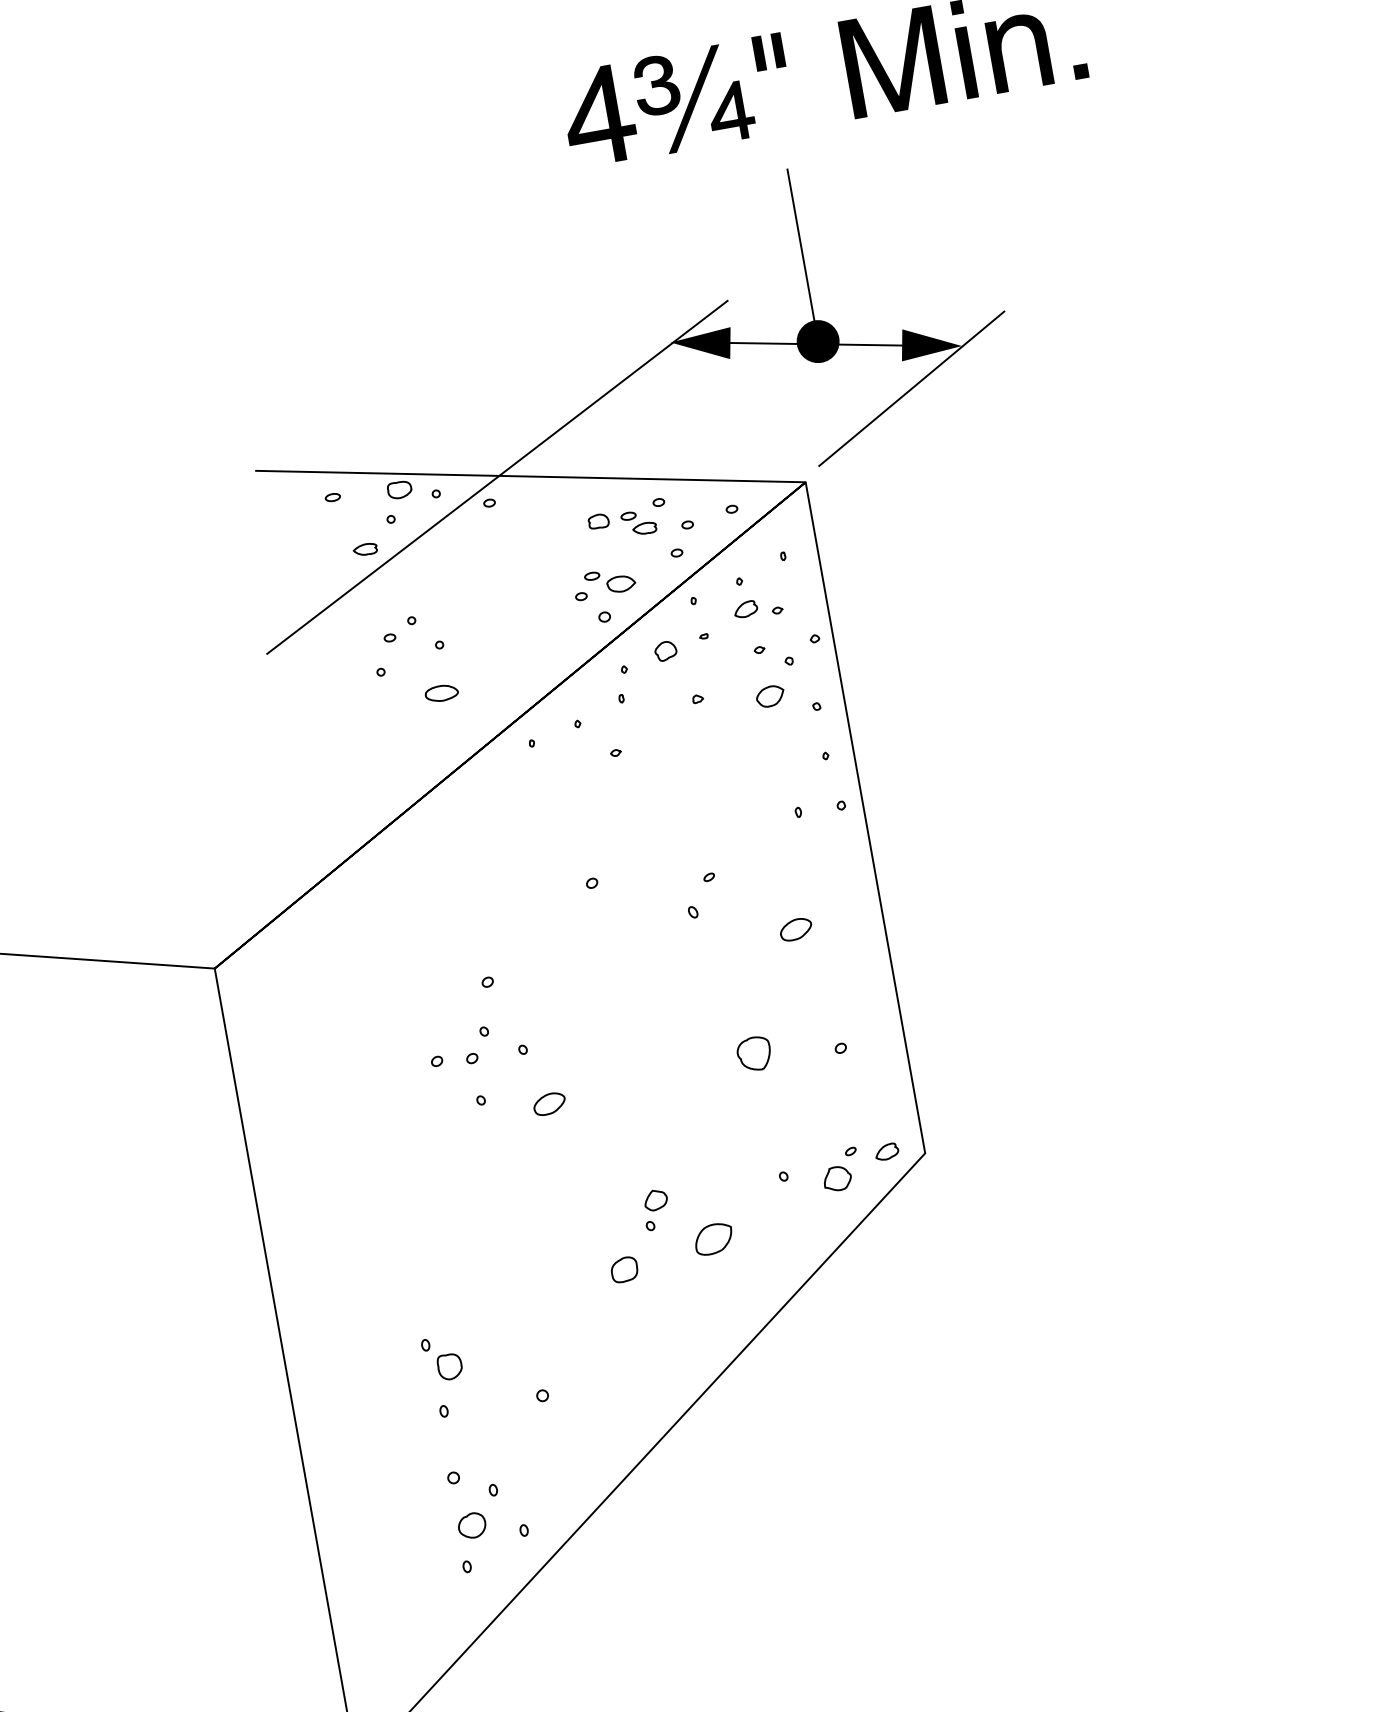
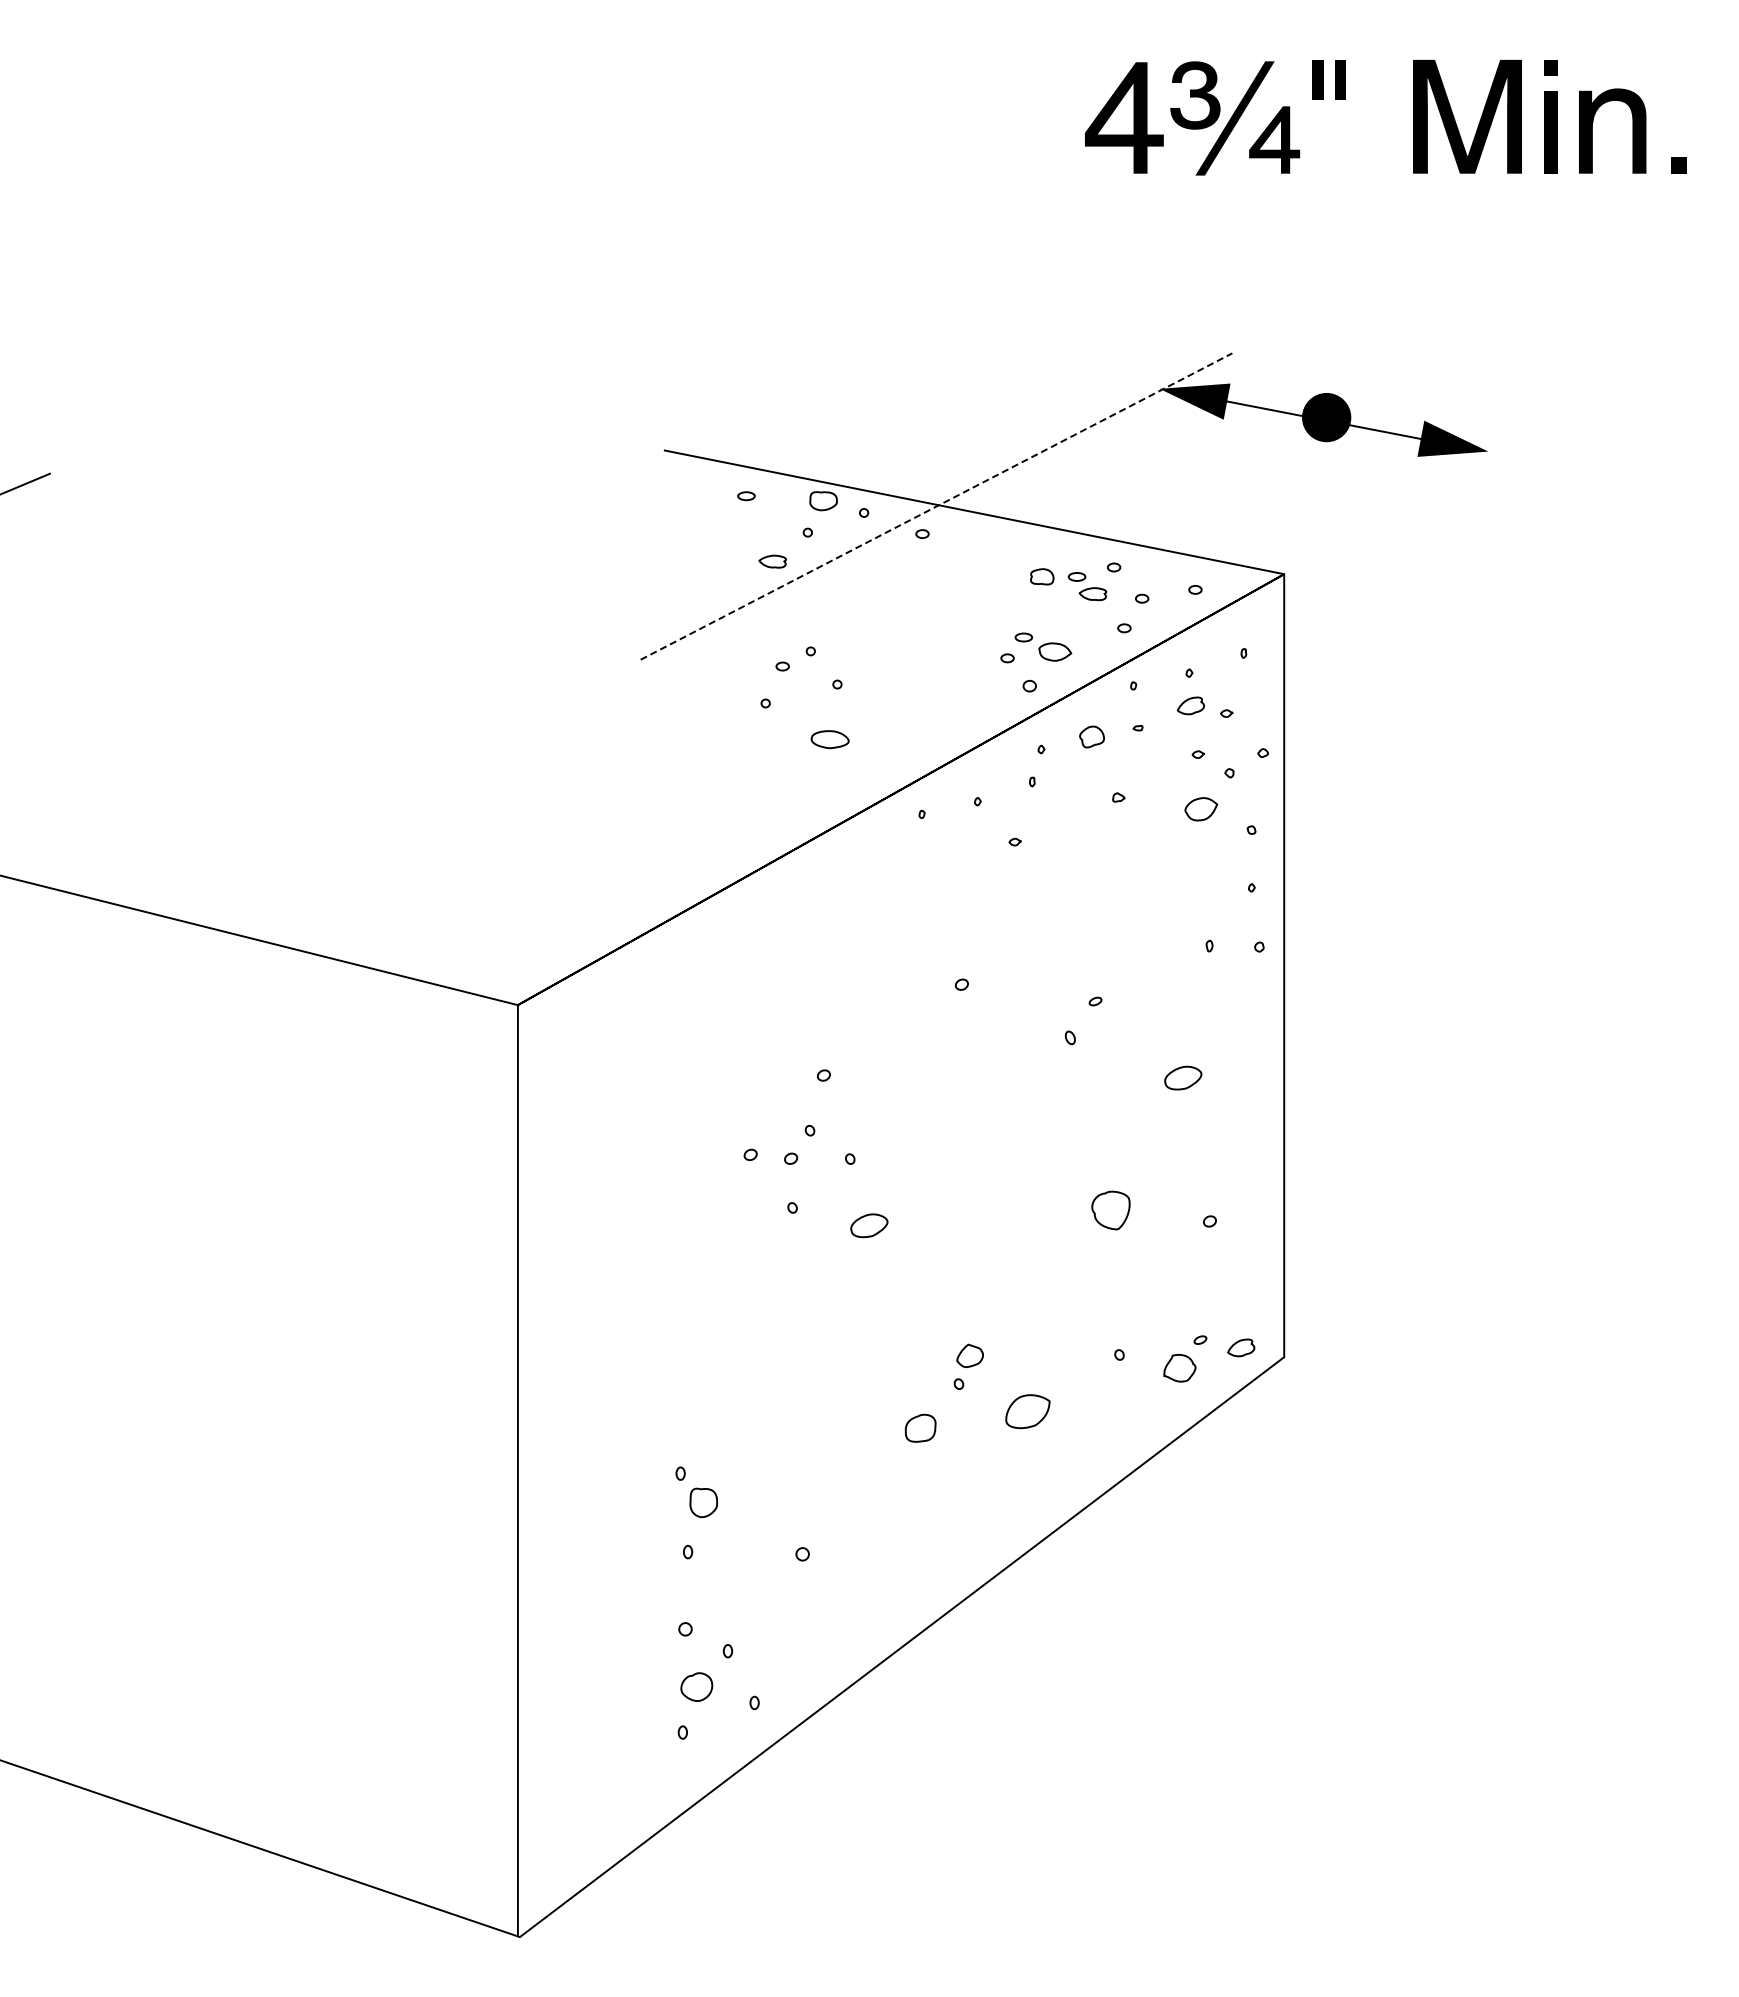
line: (802, 256) -> (1326, 318), removed
line: (911, 388) -> (1422, 489), removed
line: (498, 477) -> (937, 506), solid -> dashed

